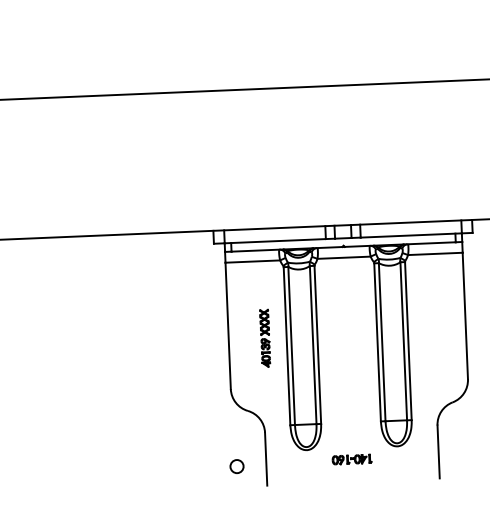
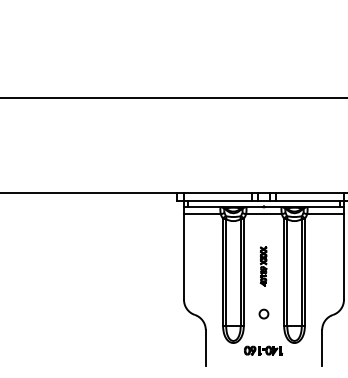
part: (265, 338) -> (263, 266), moved
part: (351, 459) -> (263, 350), size x1.43
circle: (236, 465) -> (263, 313), moved

